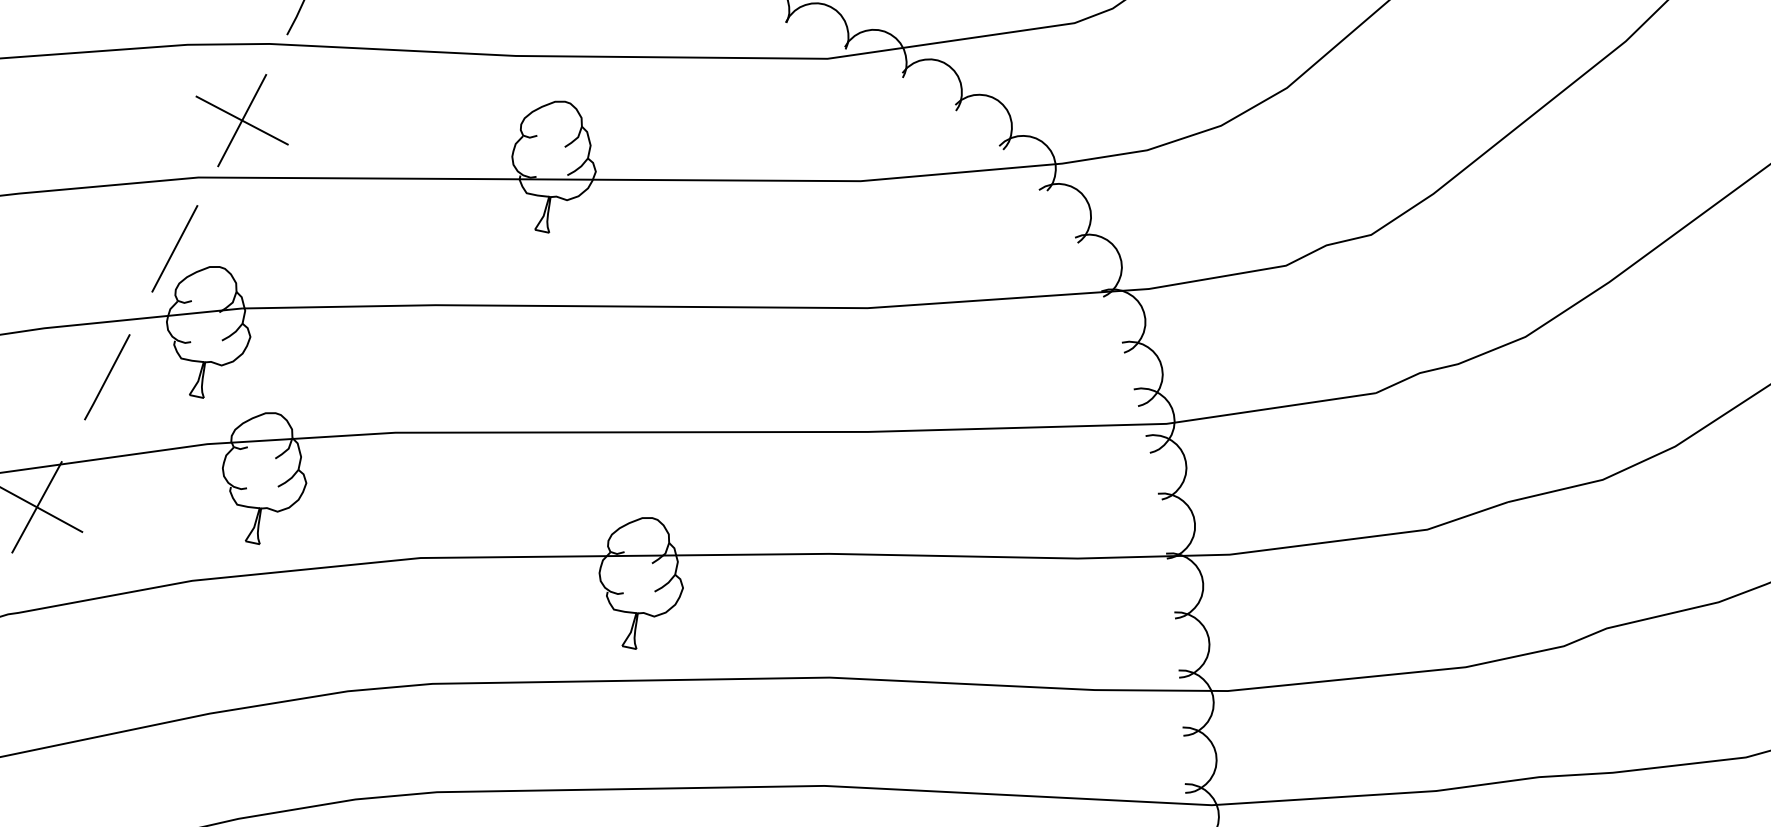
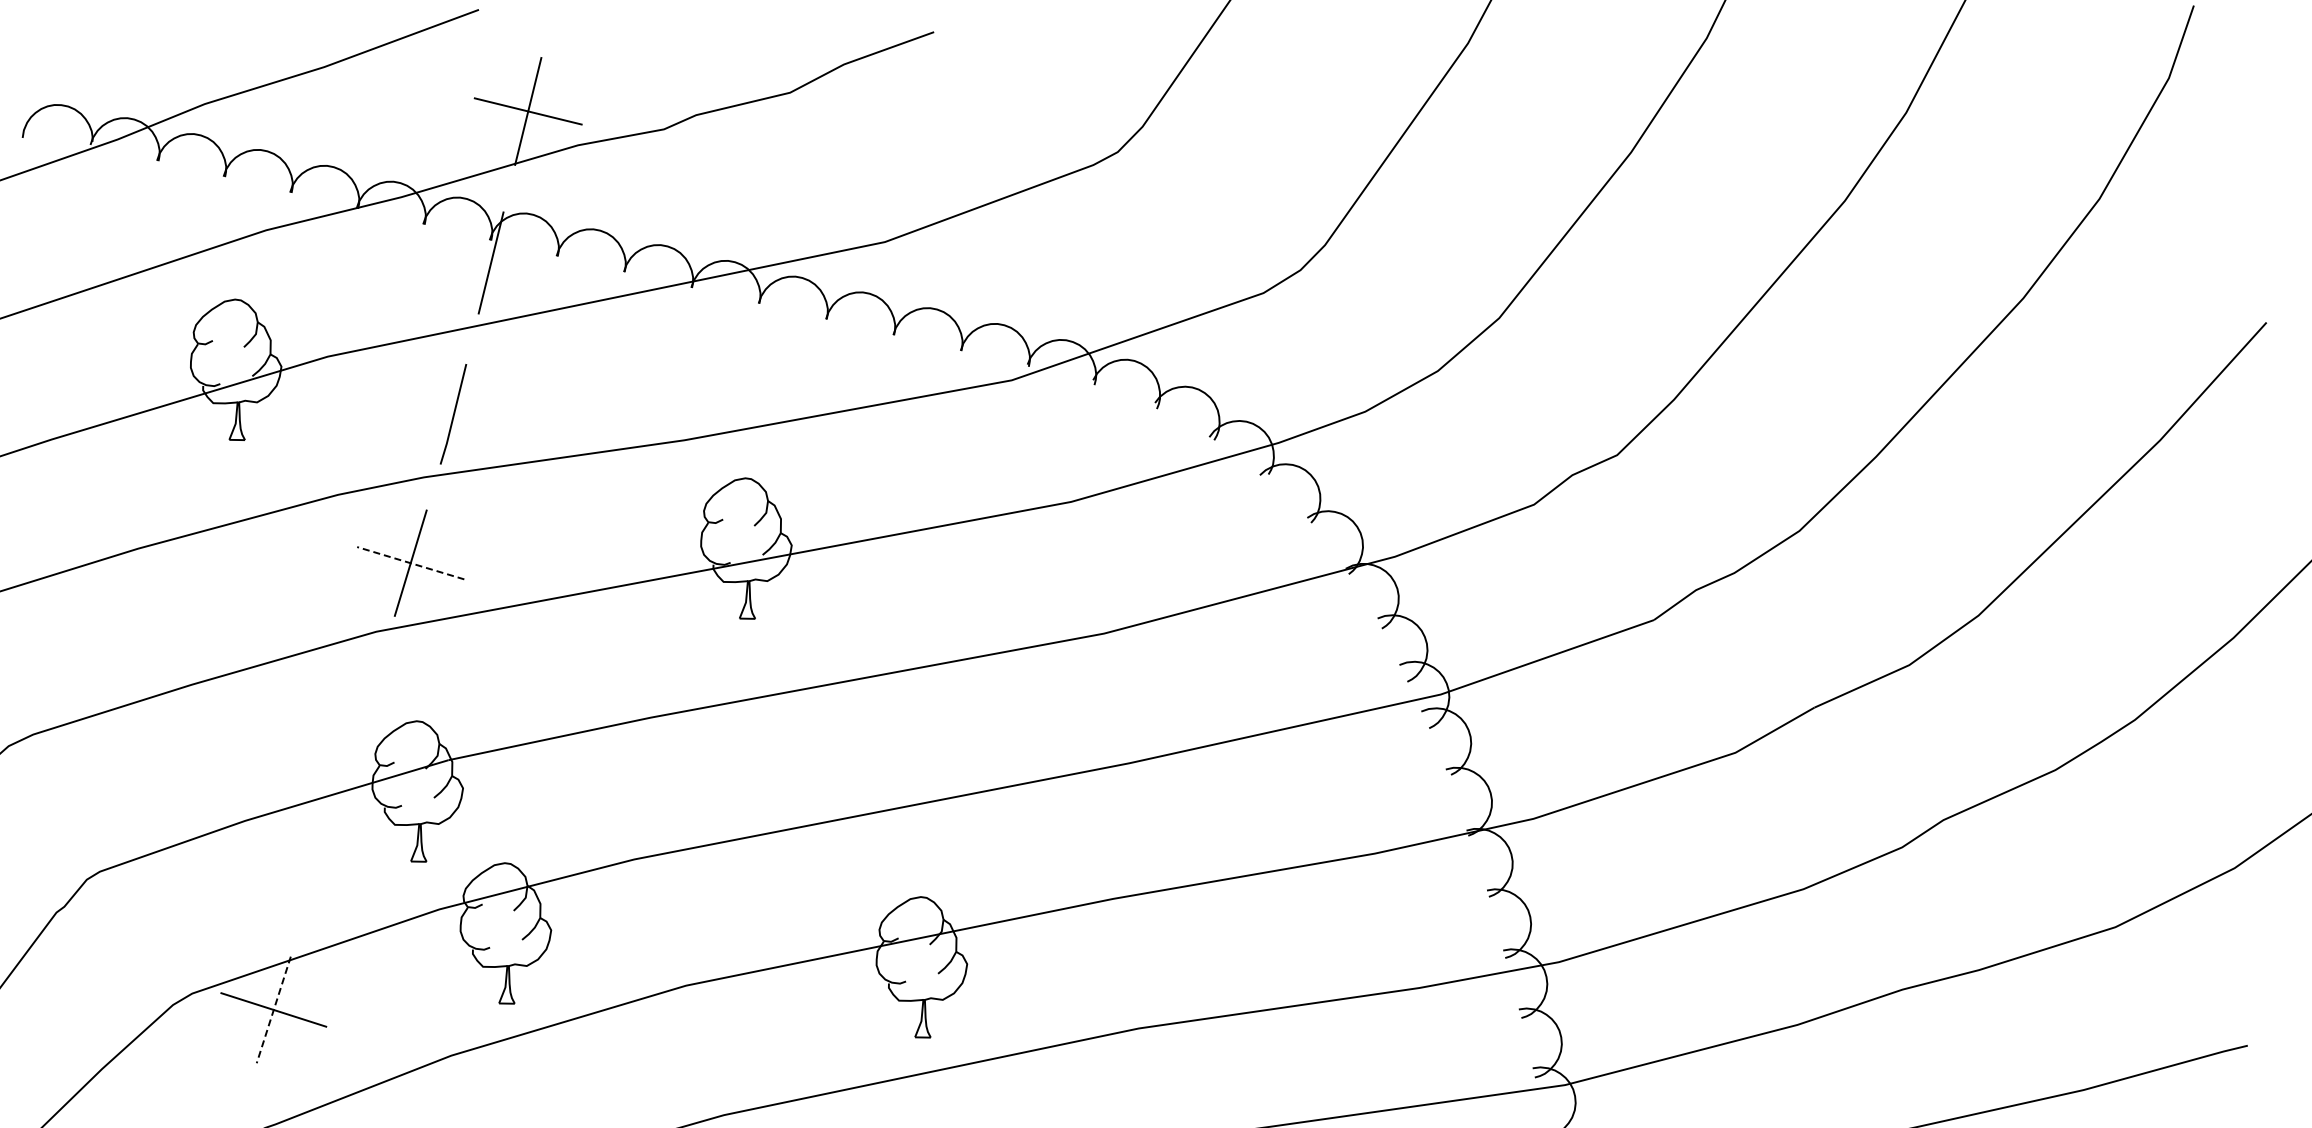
line: (241, 120) -> (410, 563), solid -> dashed
line: (174, 248) -> (365, 710), removed
line: (106, 377) -> (320, 859), removed
line: (36, 506) -> (273, 1009), solid -> dashed

